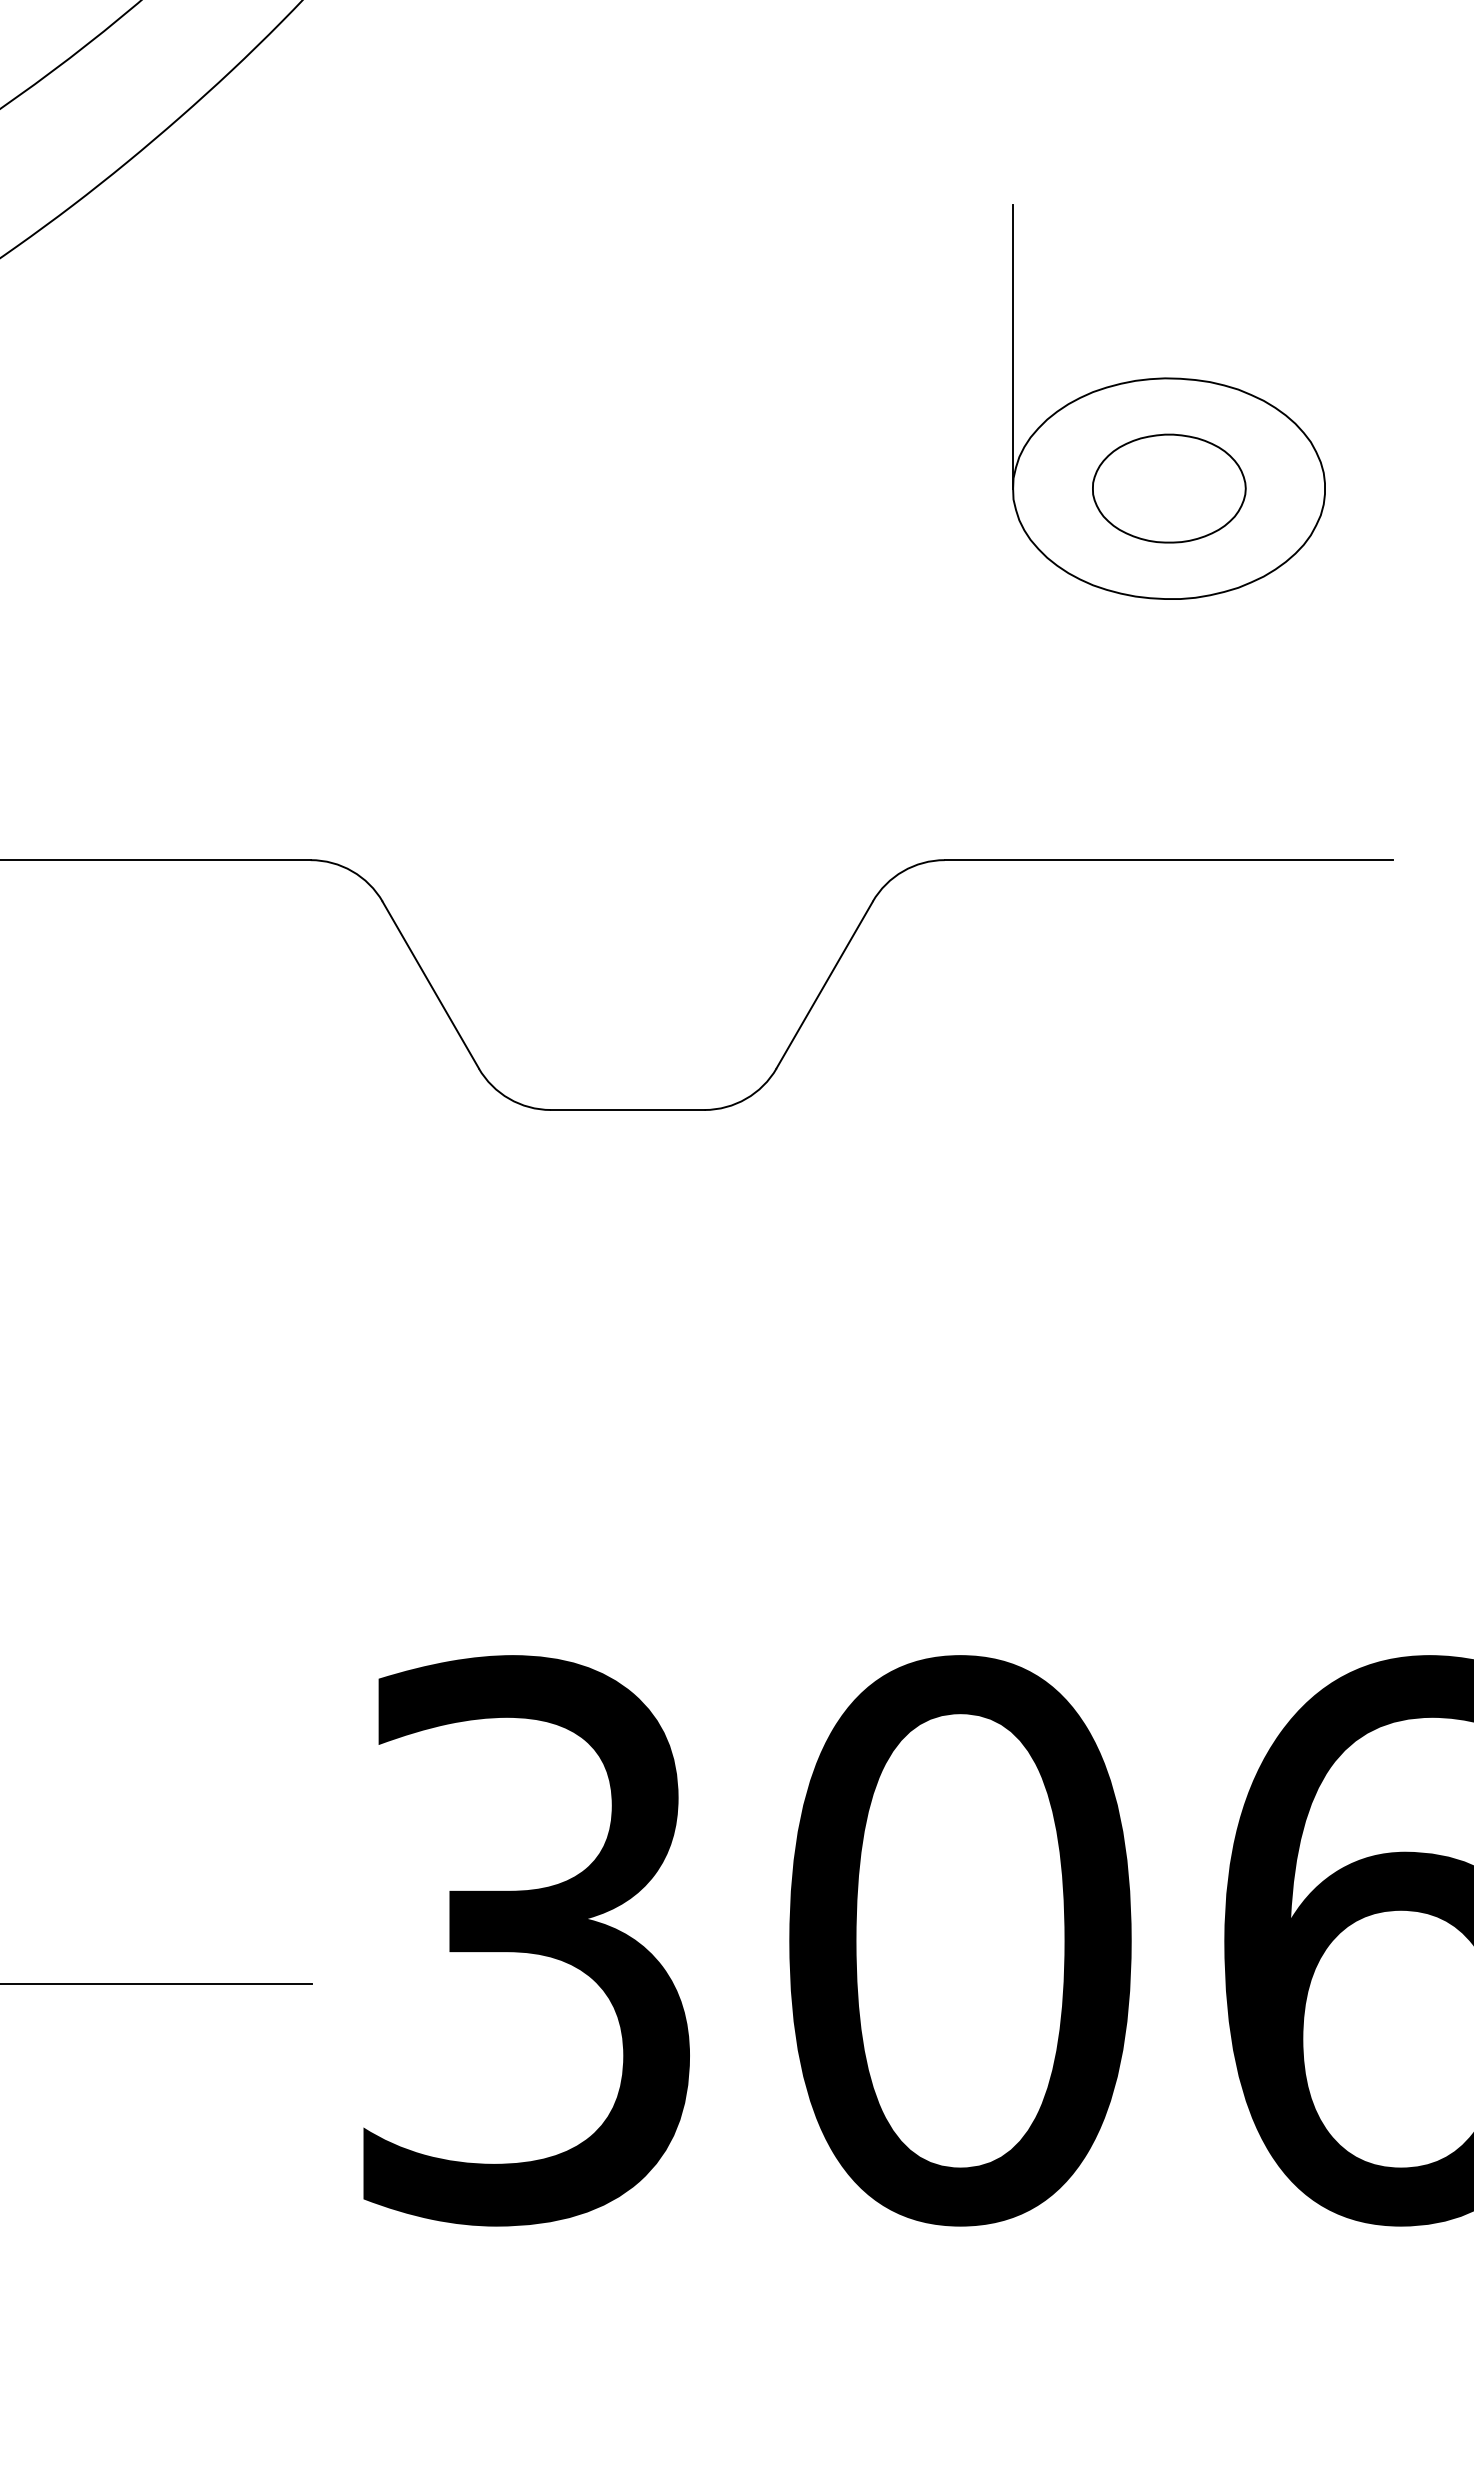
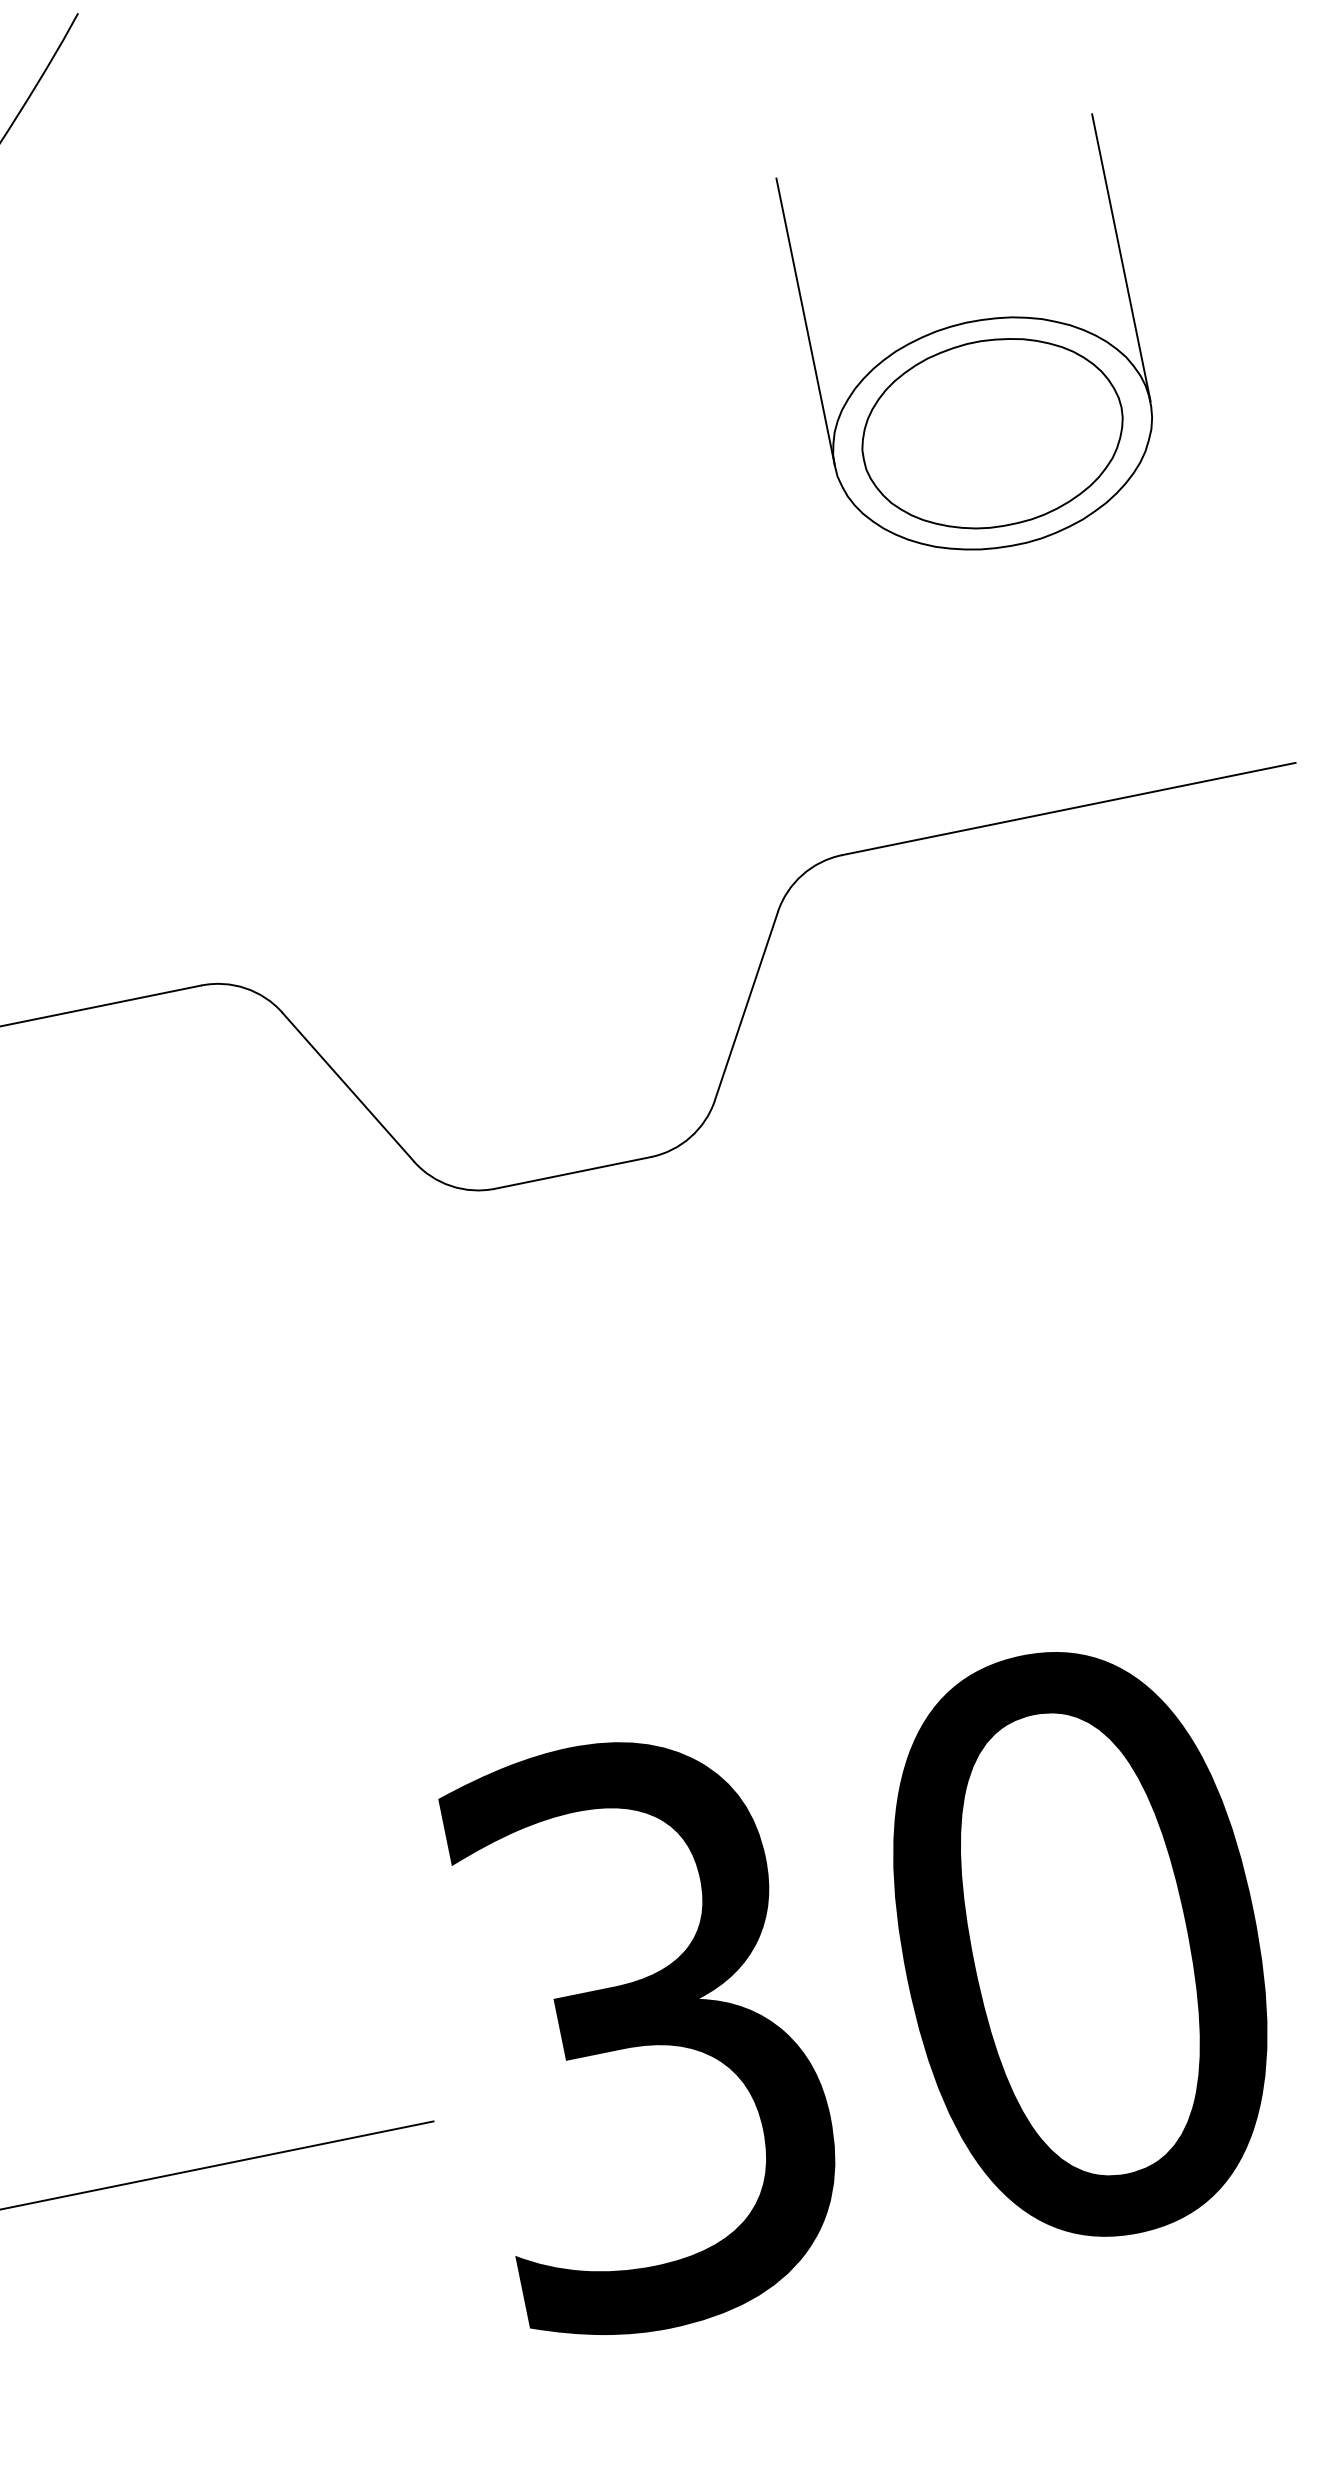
line: (1325, 346) -> (1121, 257), added
part: (1169, 488) -> (992, 433), size x1.67

